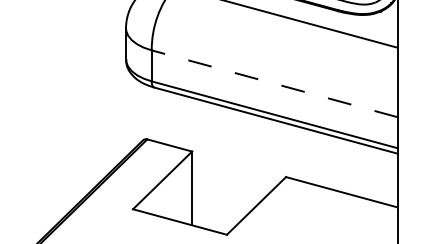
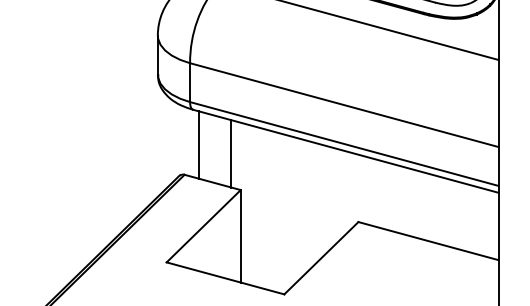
line: (274, 83) -> (343, 104), dashed -> solid
line: (158, 115) -> (198, 144), added
line: (184, 122) -> (231, 153), added

